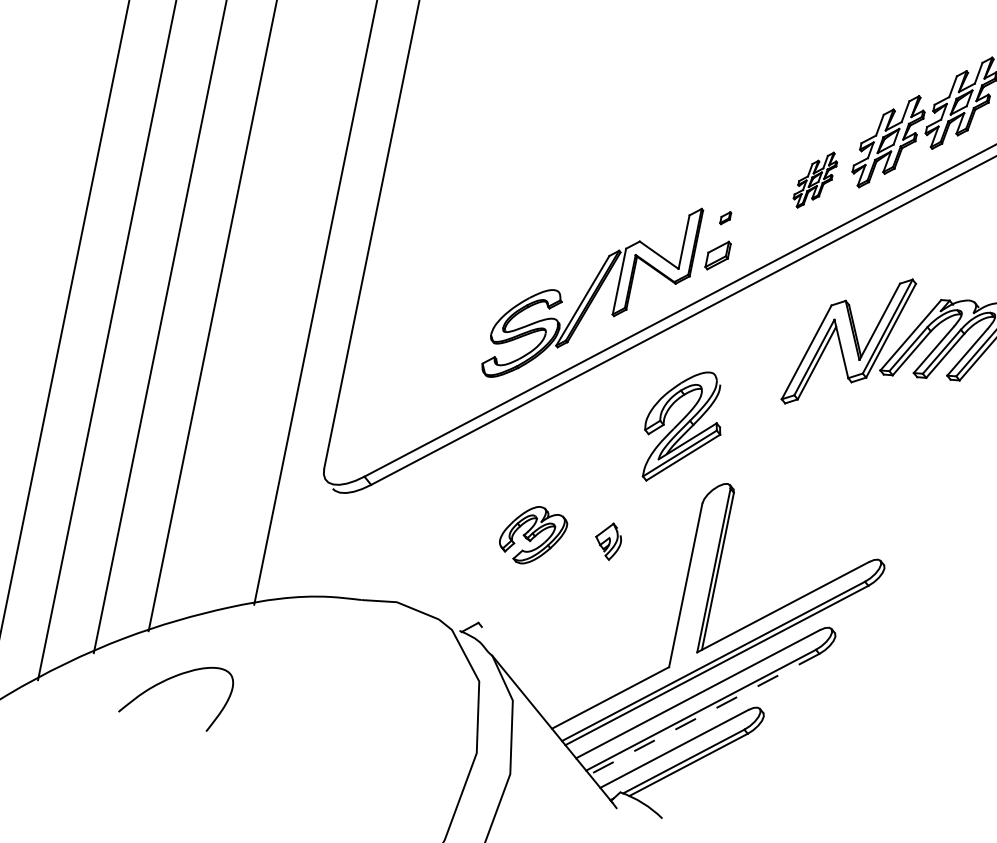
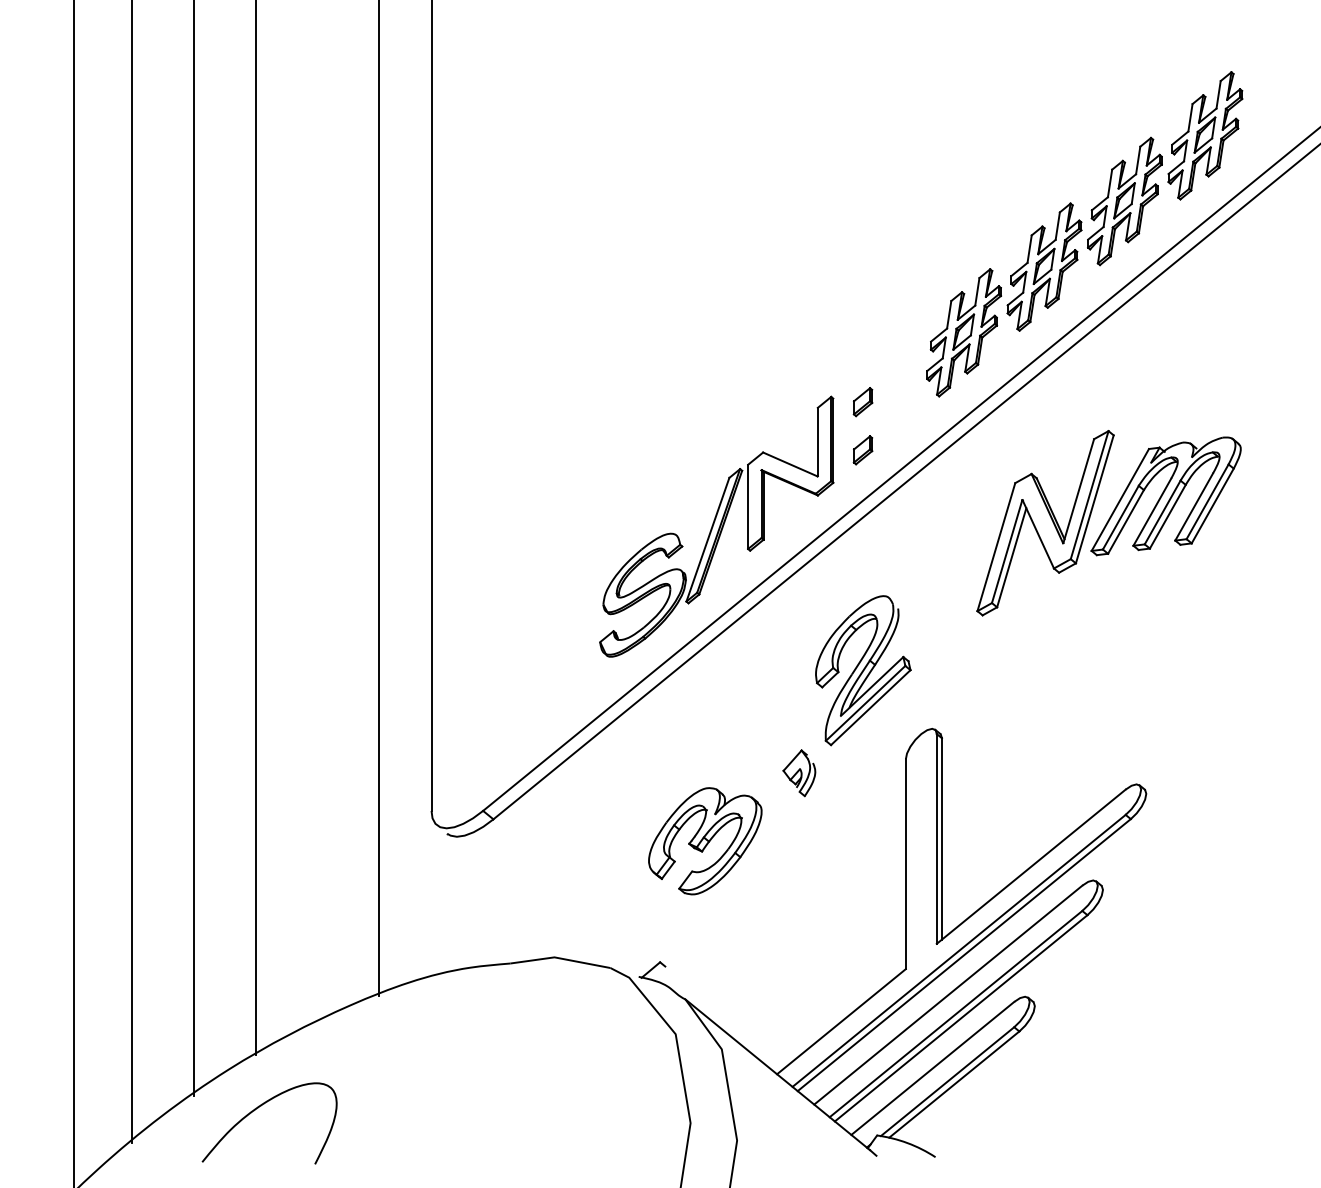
part: (815, 179) -> (963, 332), size x1.67
part: (725, 218) -> (862, 402), size x1.67
part: (717, 255) -> (862, 450), size x0.71
part: (533, 535) -> (705, 841), size x1.43
part: (608, 541) -> (799, 773), moved
curve: (170, 679) -> (258, 1108), moved
line: (703, 714) -> (960, 1018), dashed -> solid

